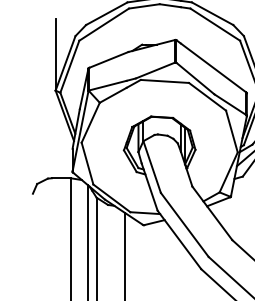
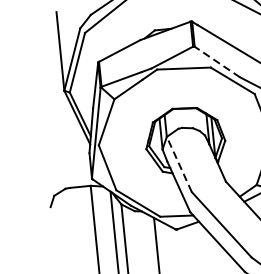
line: (195, 78) -> (217, 61), solid -> dashed
line: (151, 166) -> (178, 163), solid -> dashed

